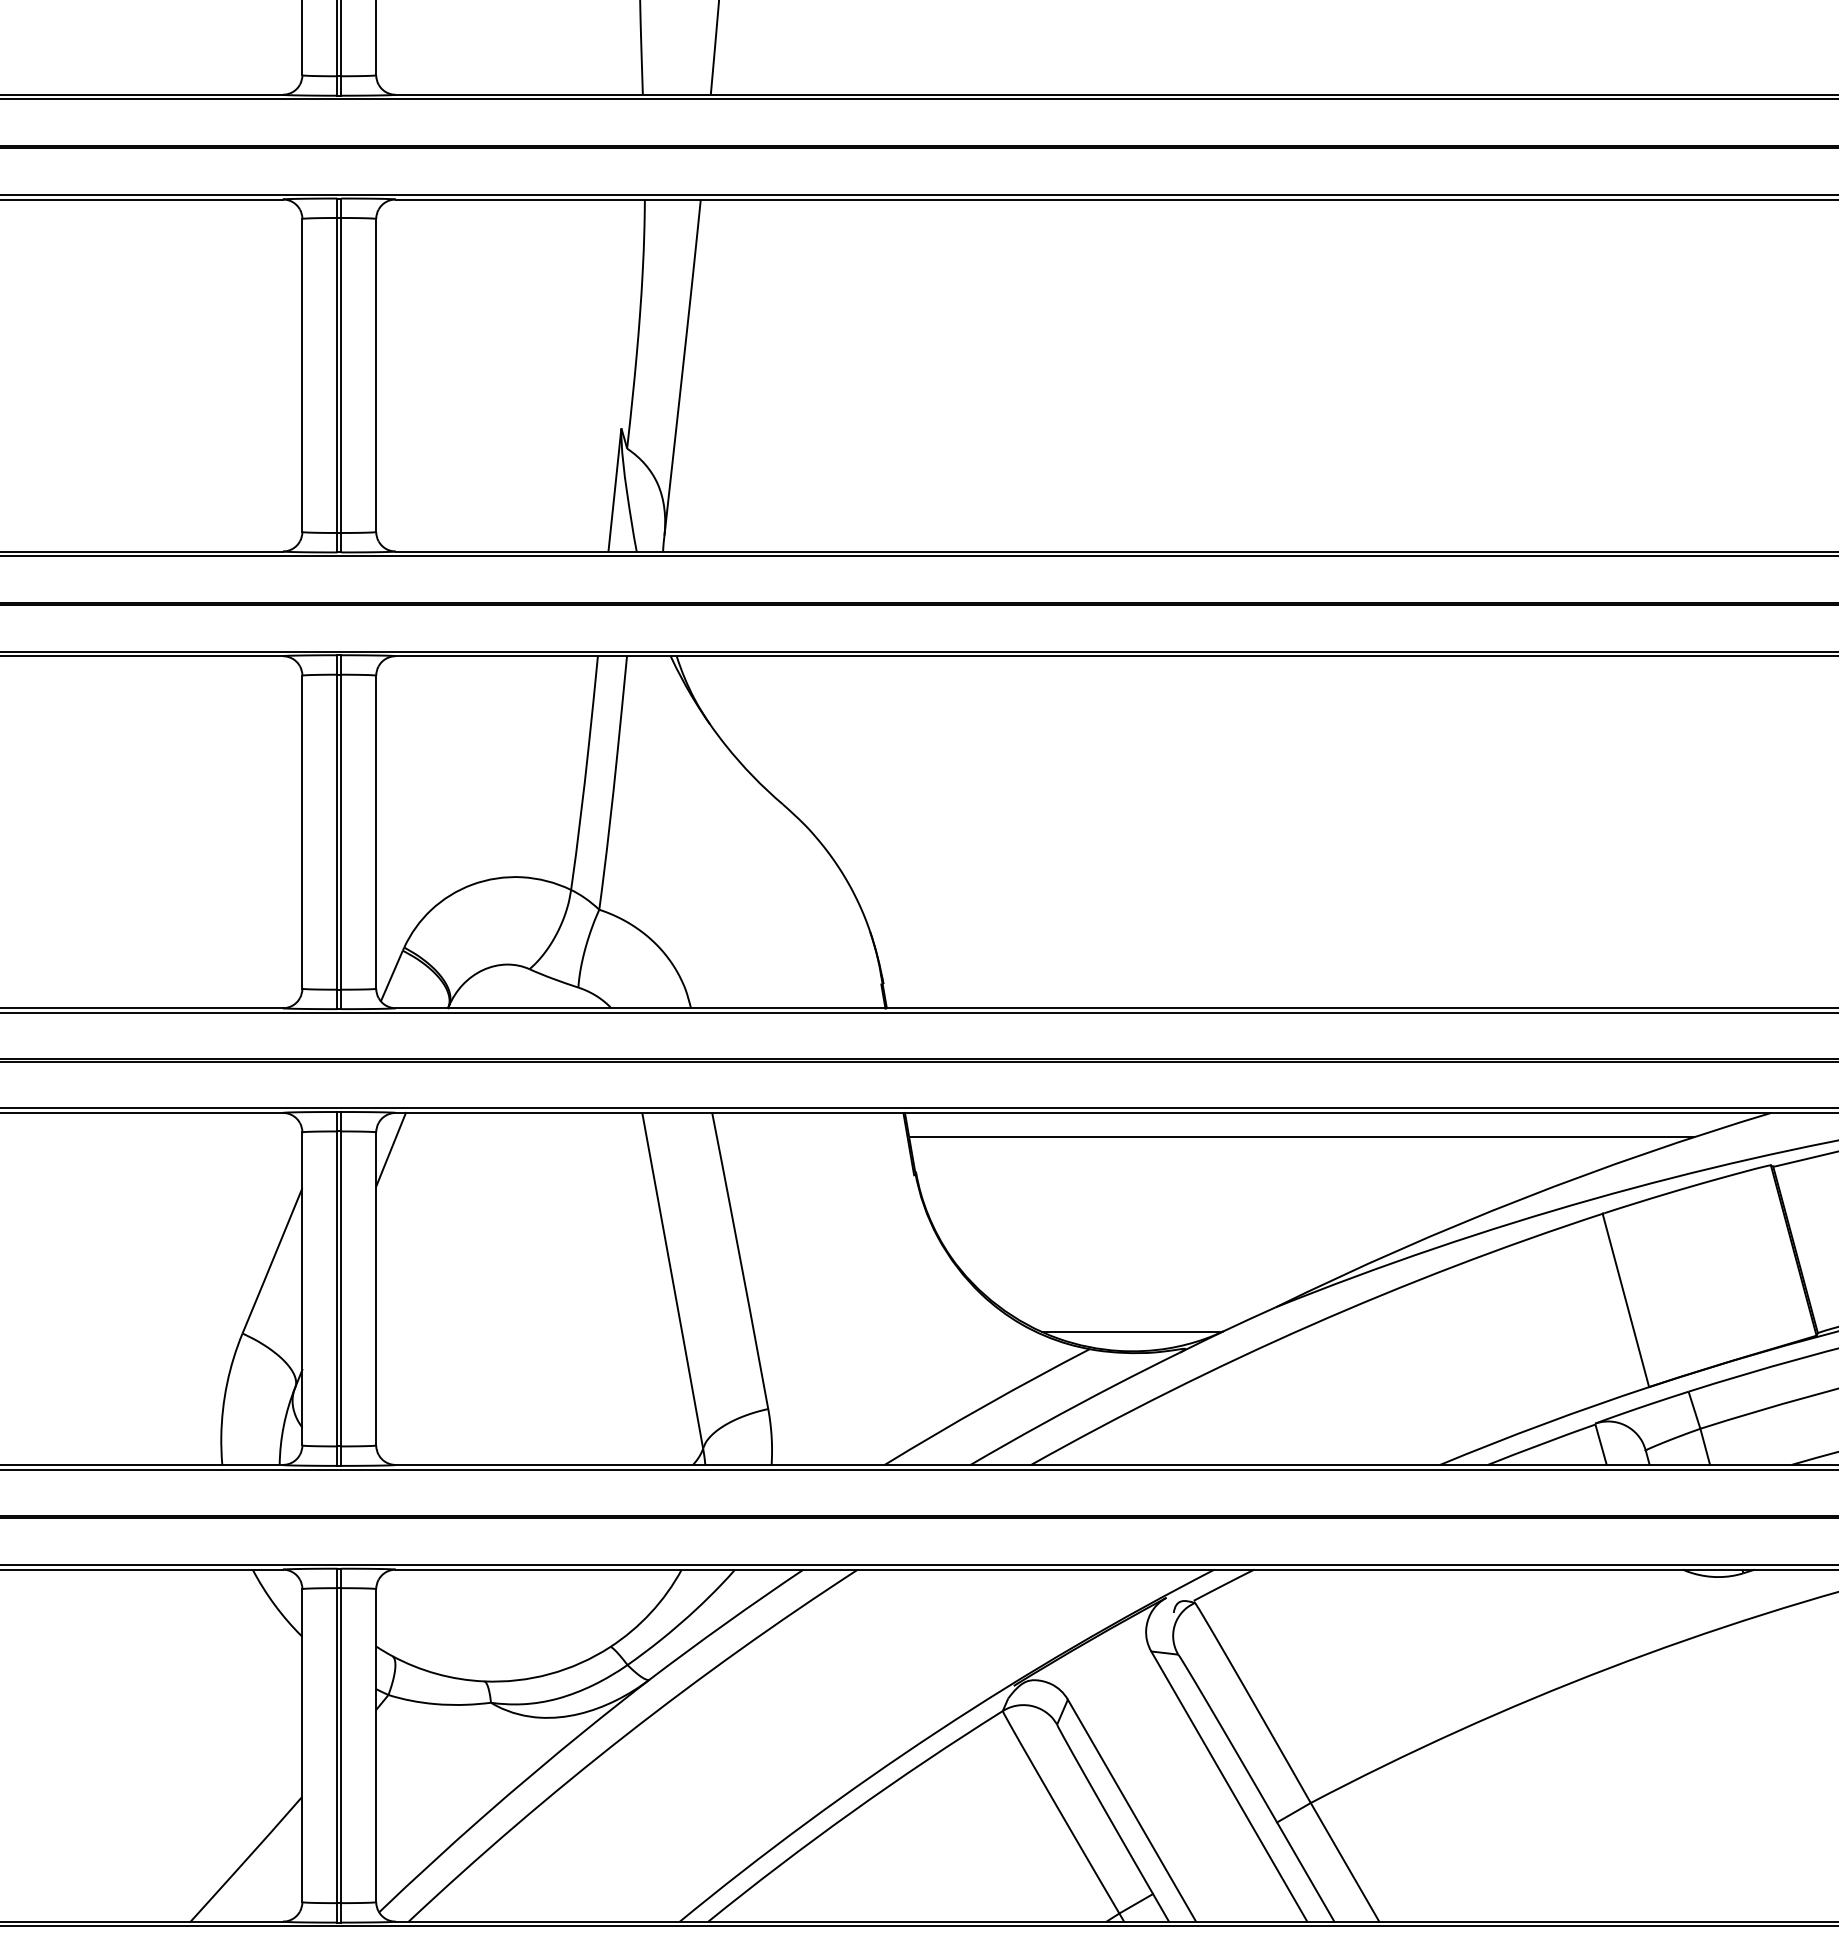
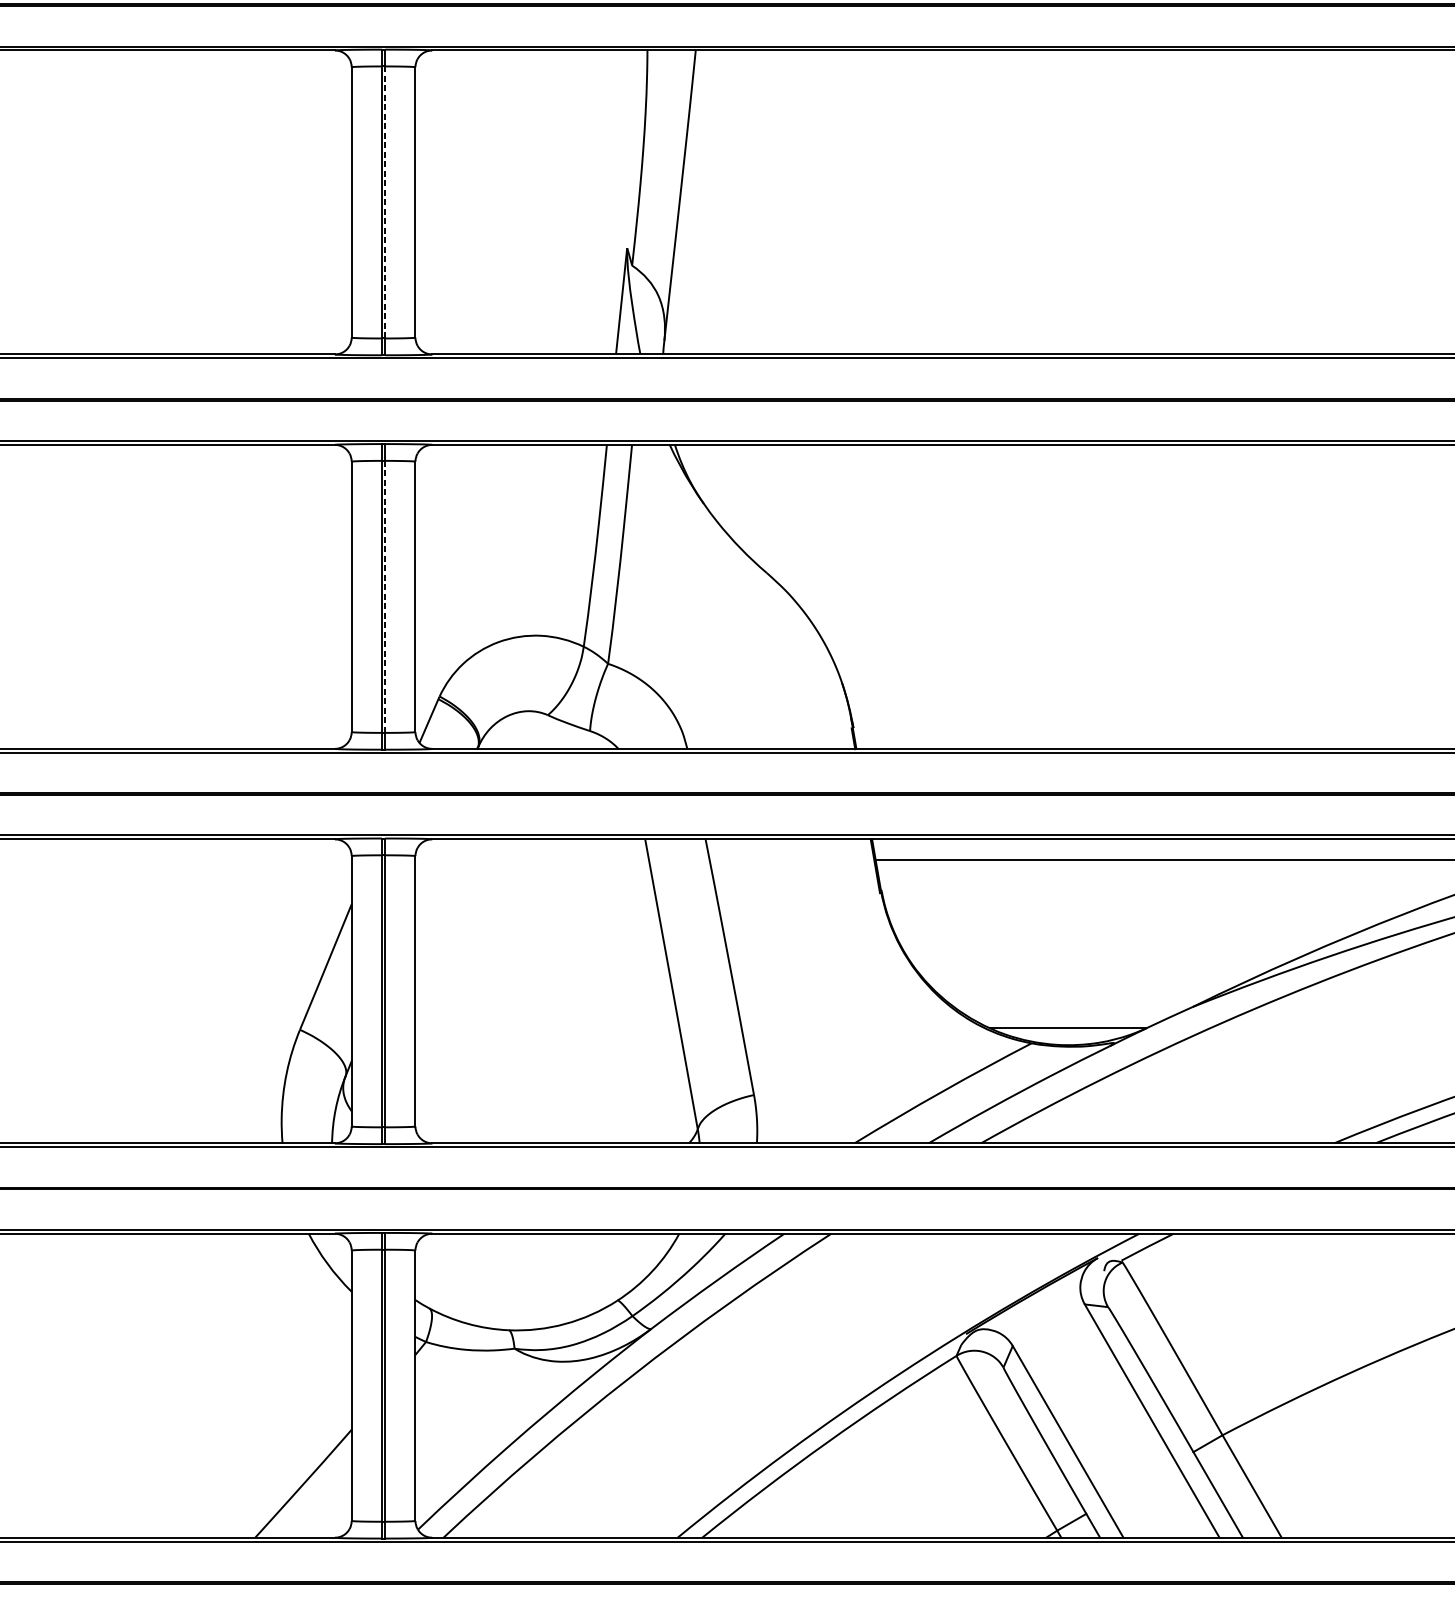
line: (341, 375) -> (385, 202), solid -> dashed
line: (341, 831) -> (385, 596), solid -> dashed
line: (390, 1149) -> (427, 870), removed

